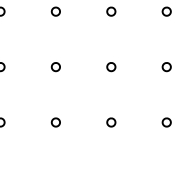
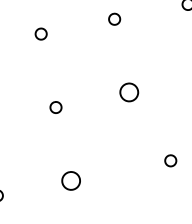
part: (111, 67) -> (129, 93), size x1.6
part: (55, 122) -> (70, 181), size x1.6
part: (111, 122) -> (170, 160), moved

